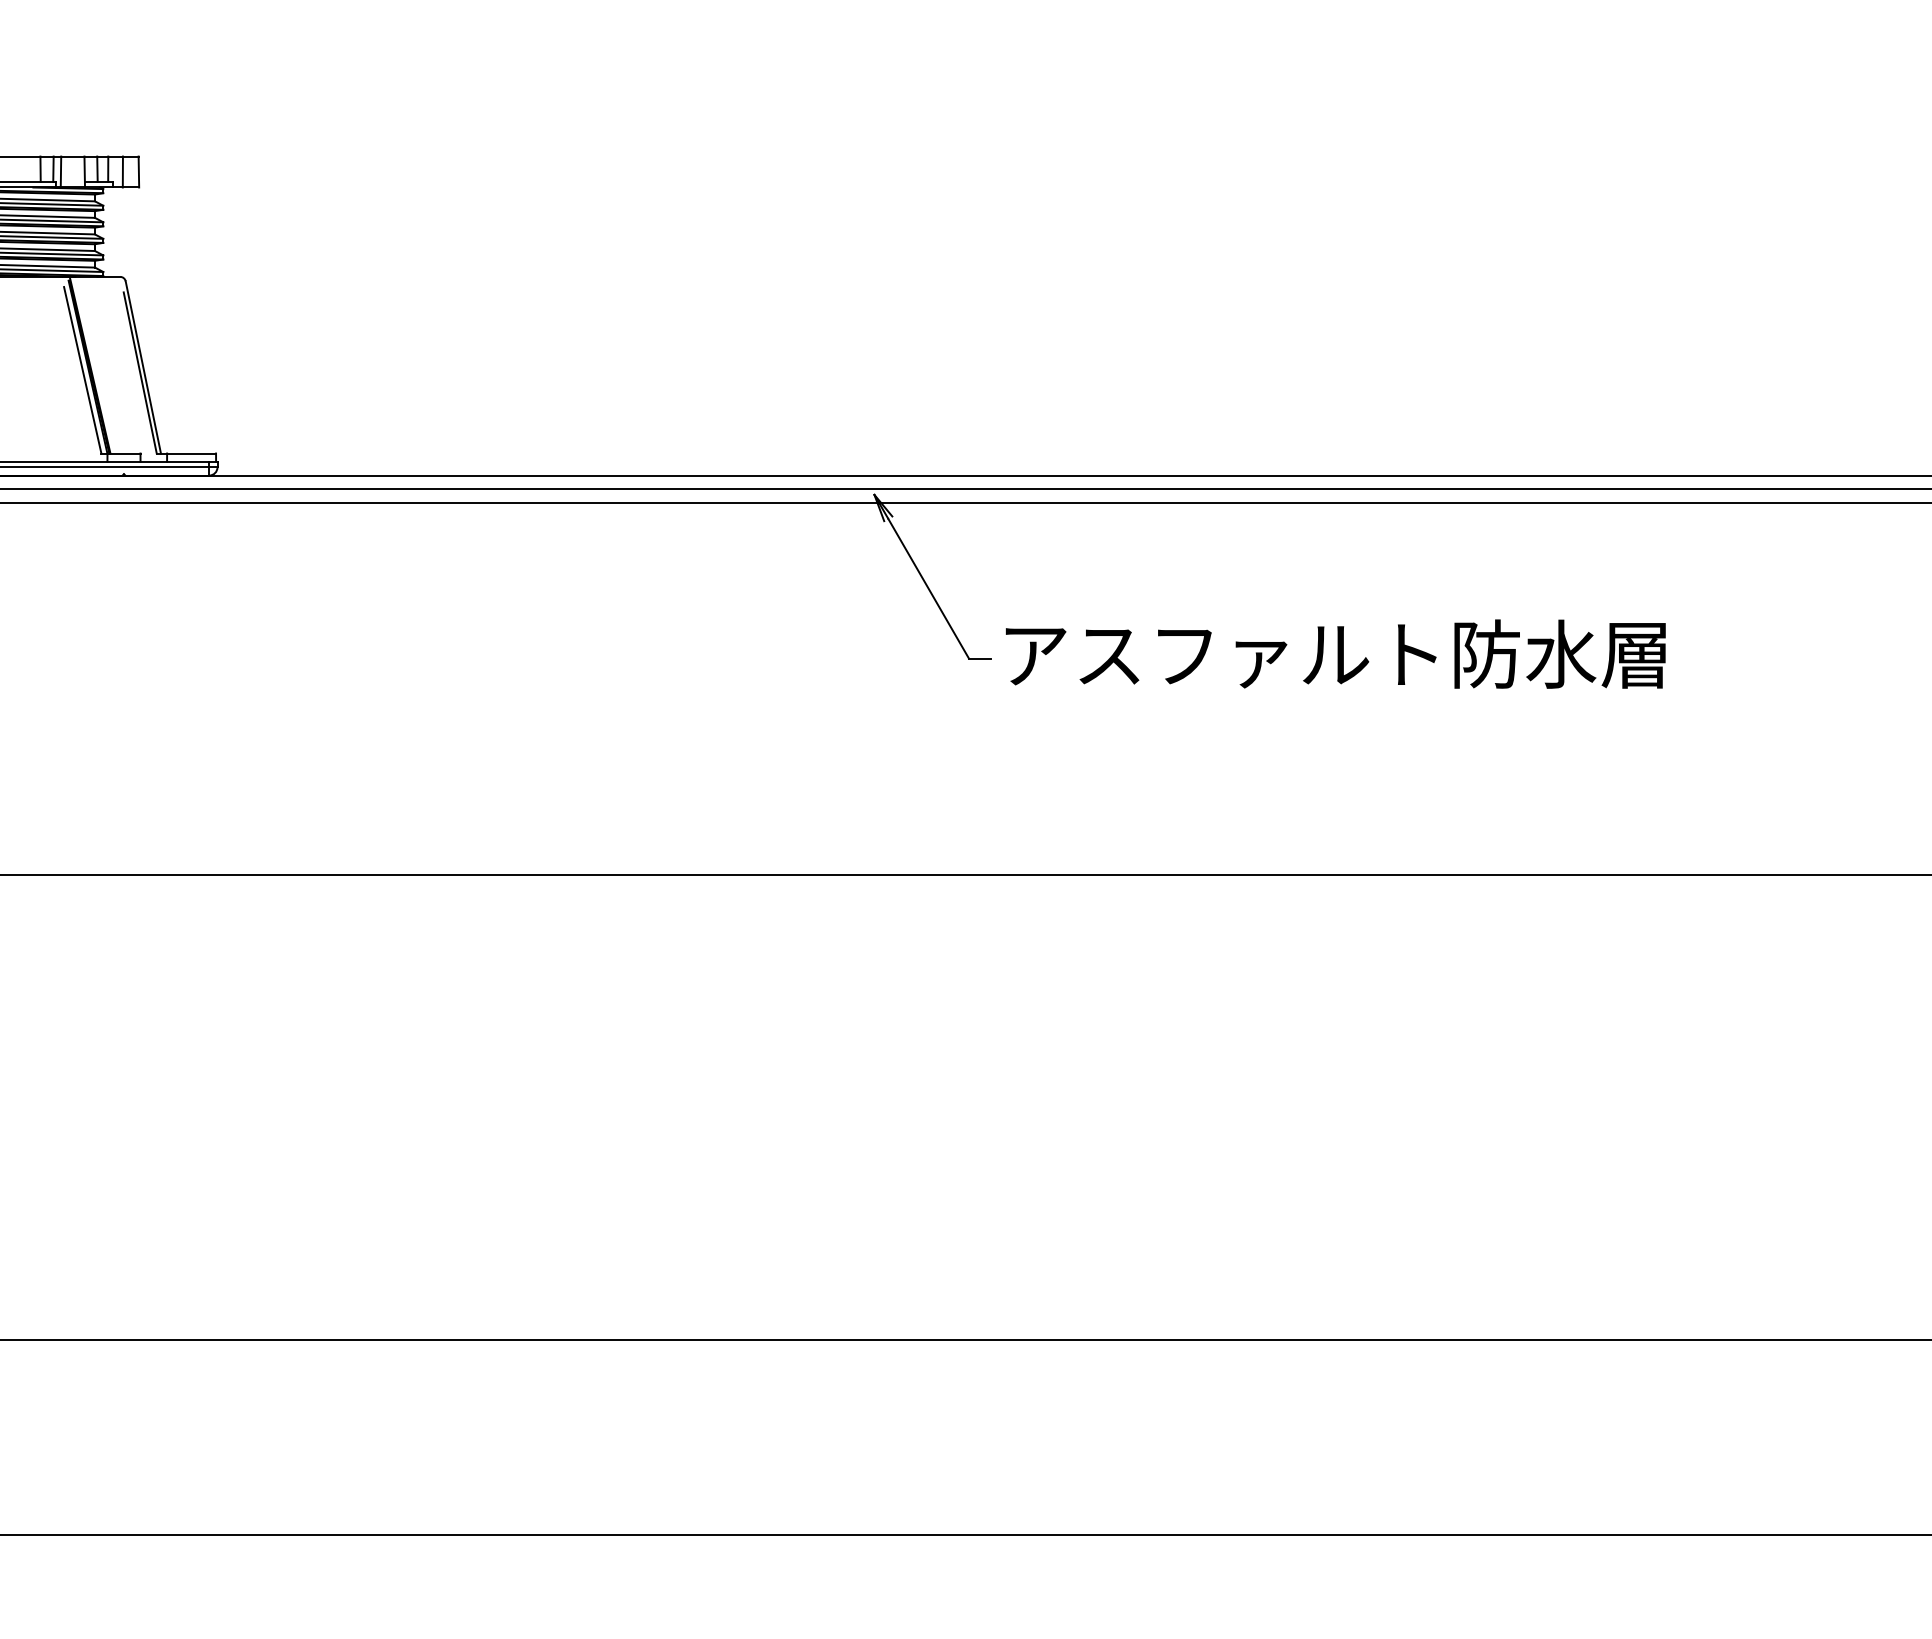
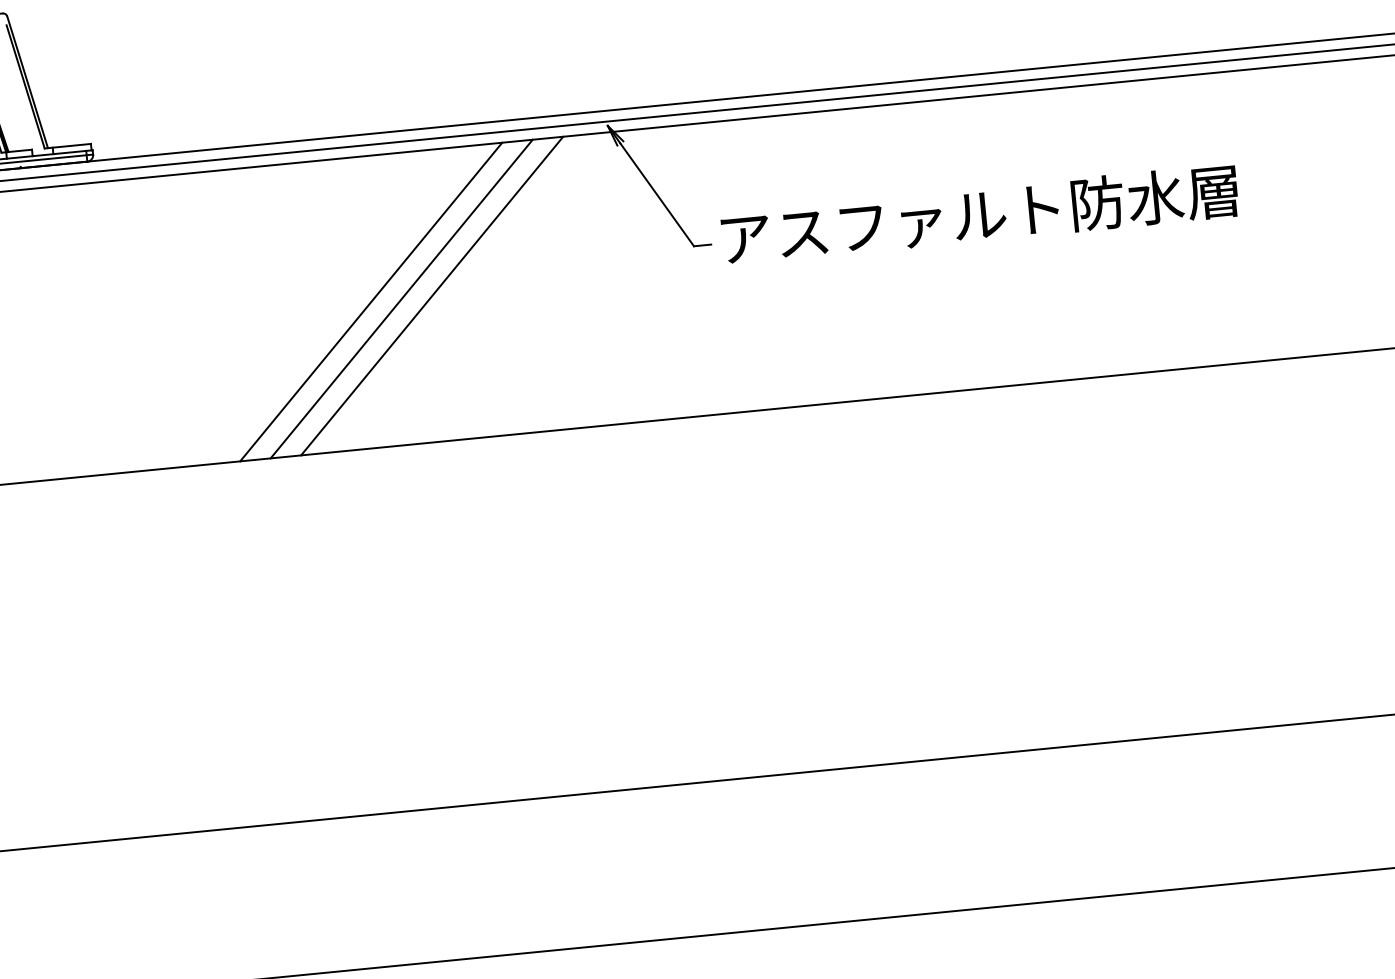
line: (552, 689) -> (371, 302), added
line: (591, 689) -> (401, 299), added
line: (630, 689) -> (432, 296), added

